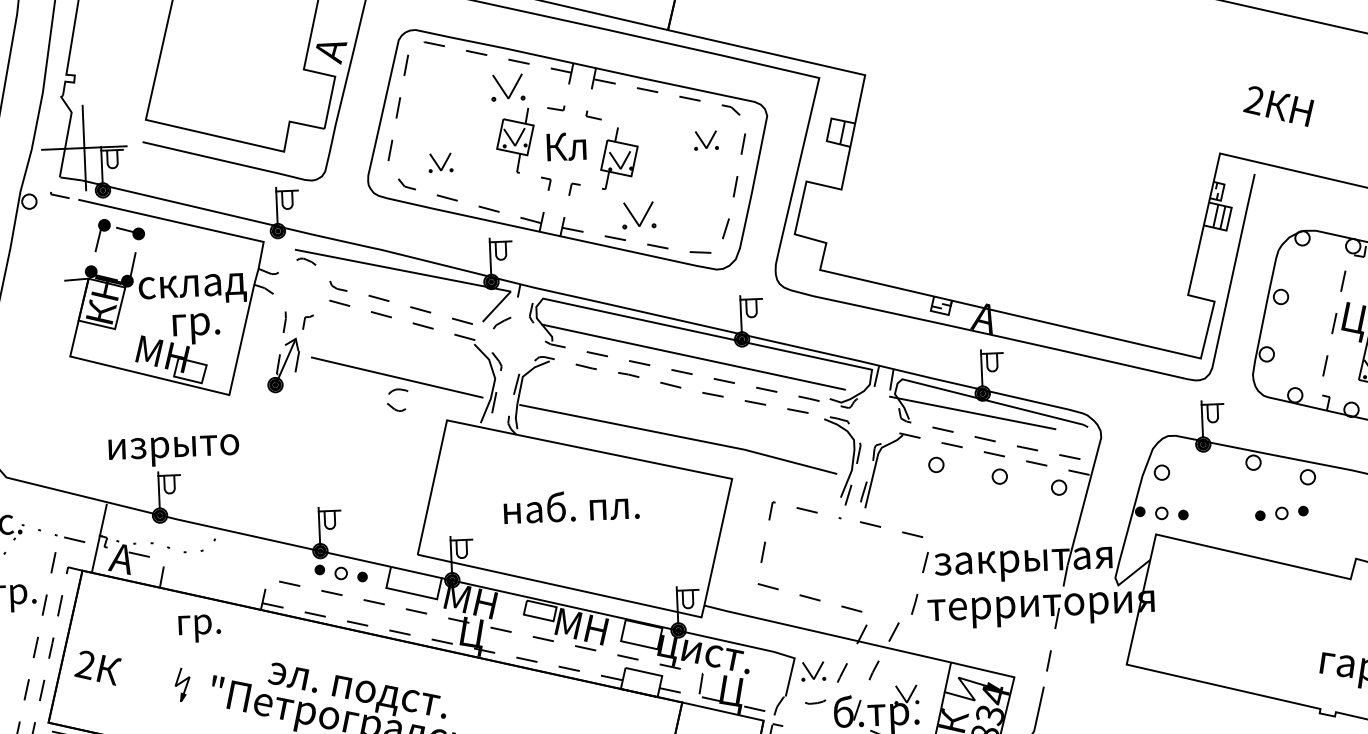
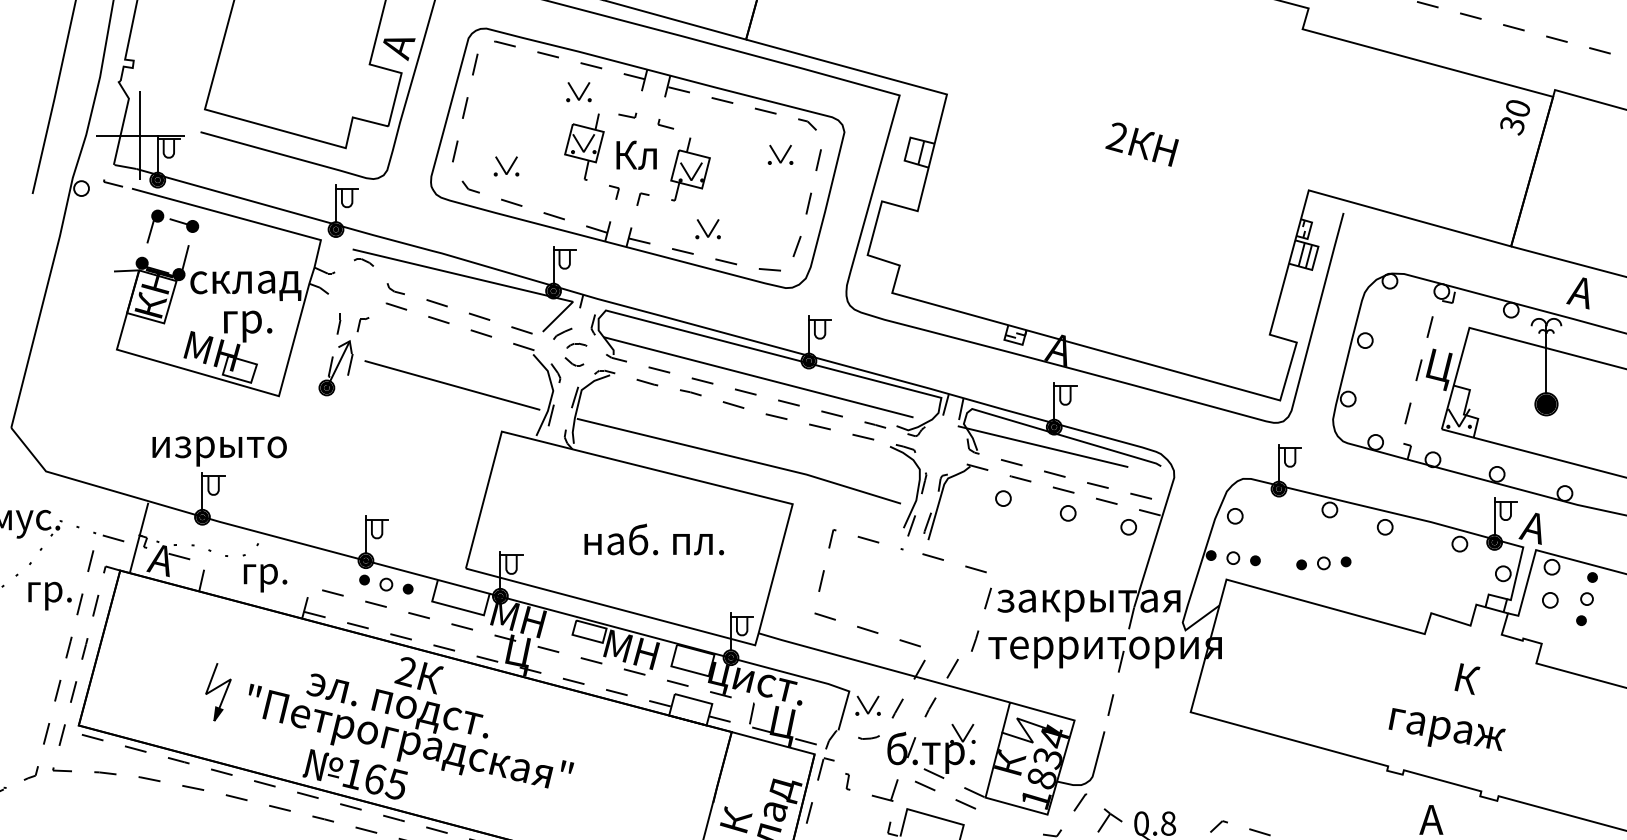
part: (507, 88) -> (578, 92), size x0.71
text: (1278, 106) -> (1141, 144), moved
part: (638, 215) -> (707, 229), size x0.71
part: (393, 406) -> (571, 361), moved
text: (571, 506) -> (654, 539), moved
part: (1281, 513) -> (1323, 563), moved
text: (199, 628) -> (265, 578), moved
text: (97, 668) -> (418, 675), moved
part: (182, 684) -> (218, 692), size x1.67

